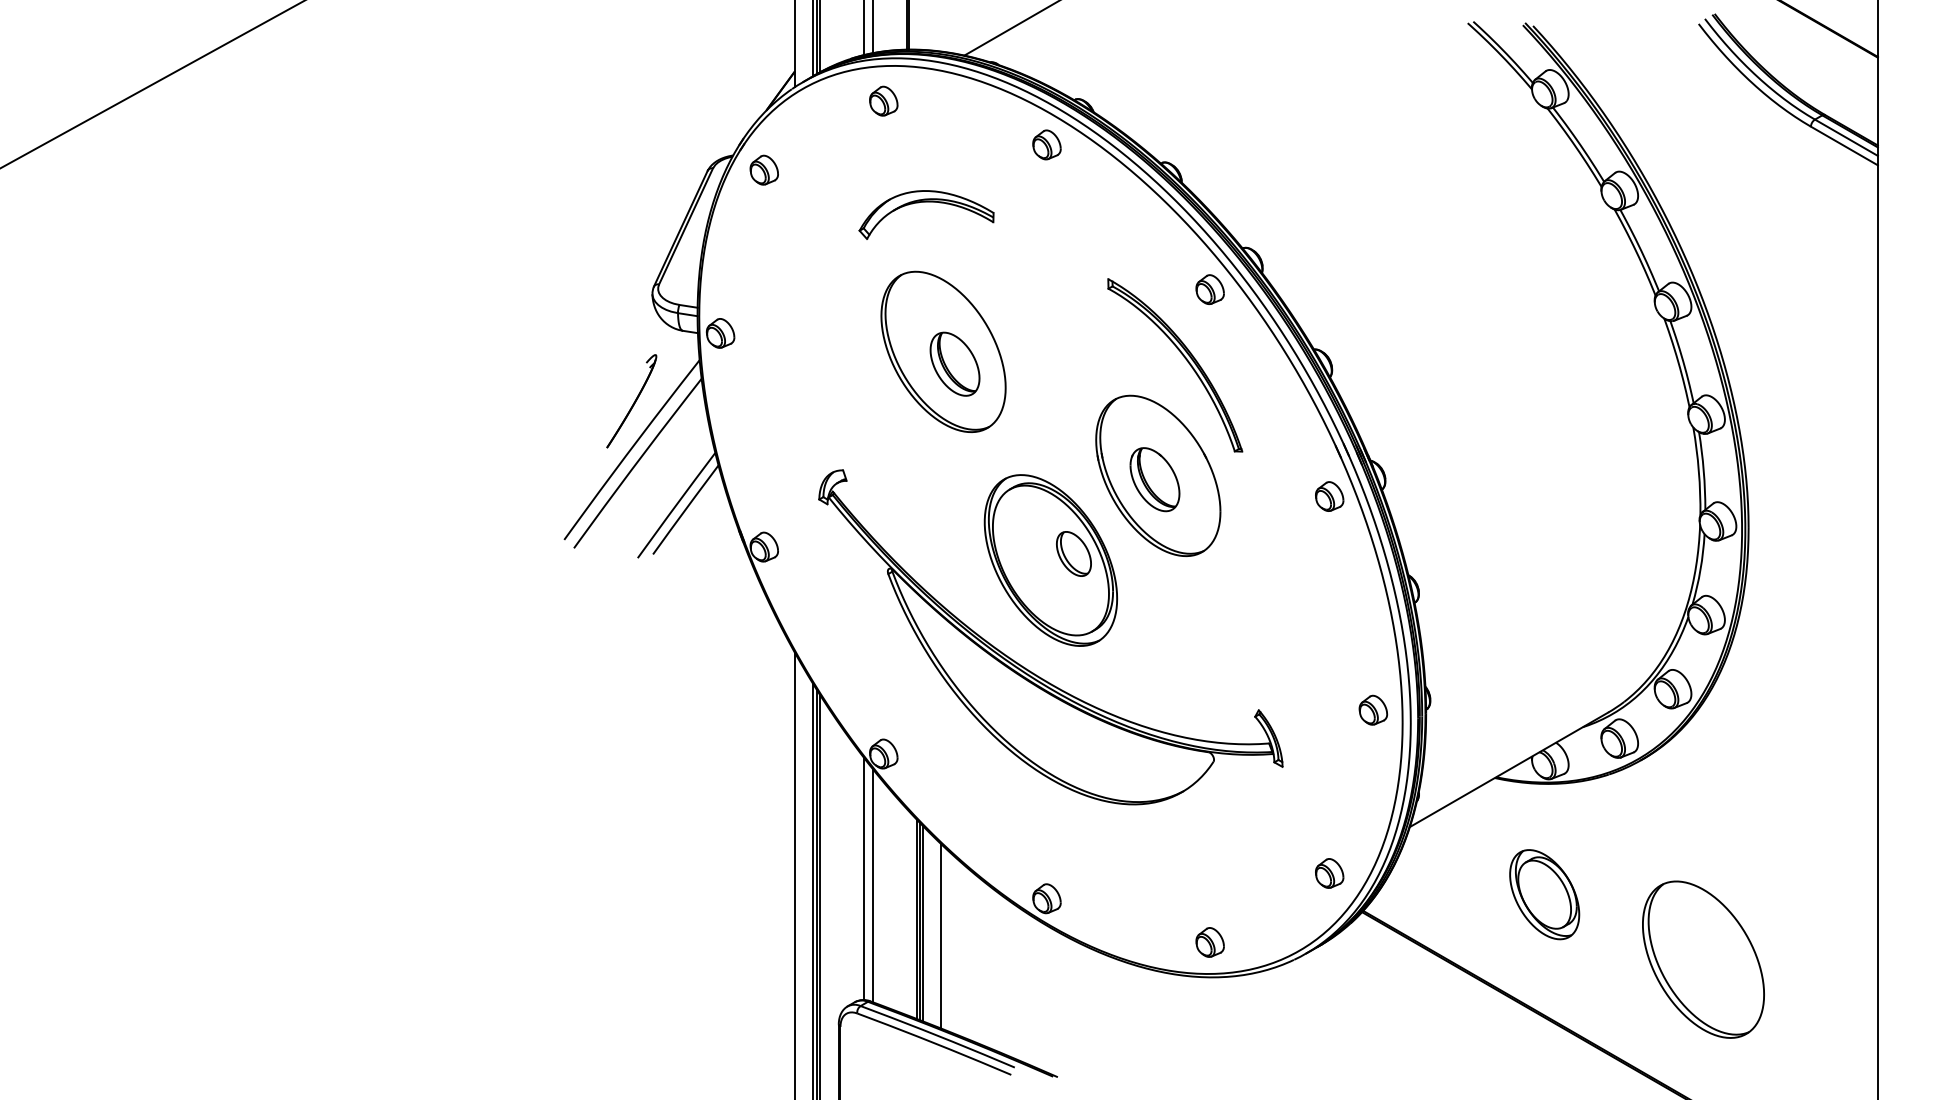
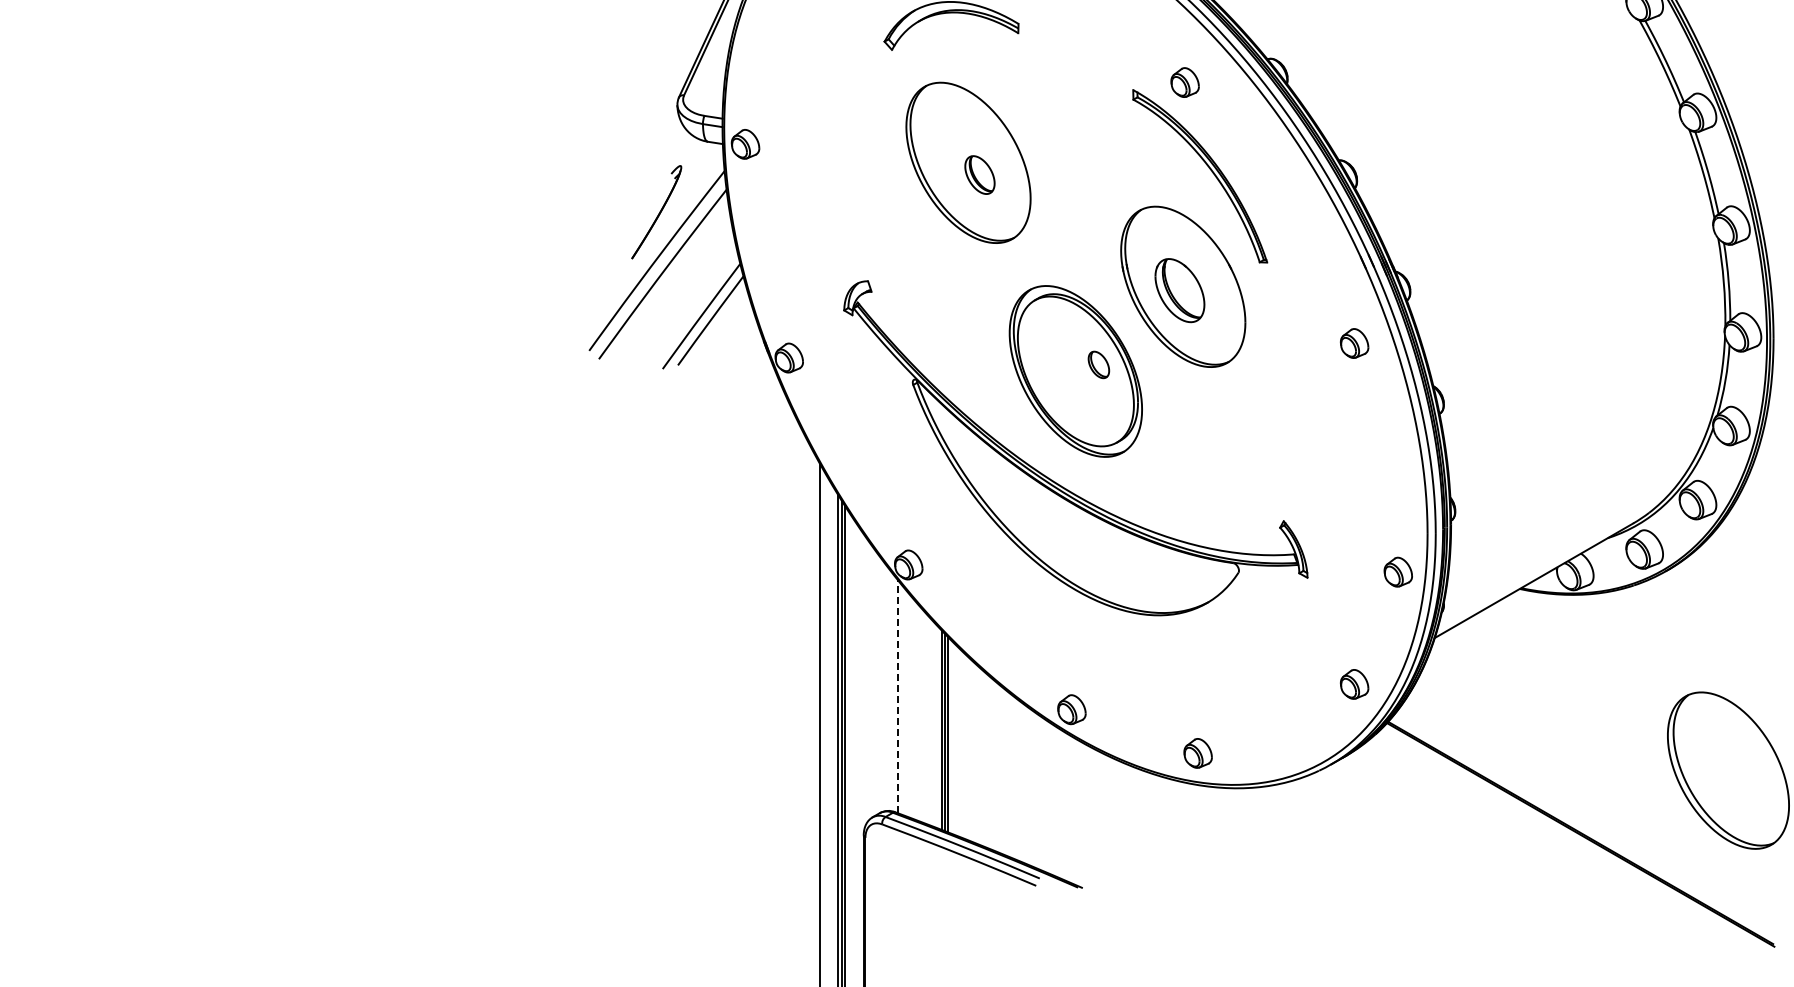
part: (1209, 289) -> (1184, 82), moved
part: (954, 363) -> (979, 174), size x0.6
part: (1329, 496) -> (1354, 343), moved
part: (1073, 553) -> (1098, 364), size x0.6
part: (1373, 709) -> (1398, 571), moved
line: (863, 878) -> (888, 689), removed
line: (872, 885) -> (897, 696), solid -> dashed
part: (1544, 894) -> (1569, 705), removed
line: (941, 936) -> (966, 747), removed
part: (1209, 942) -> (1197, 753), moved

